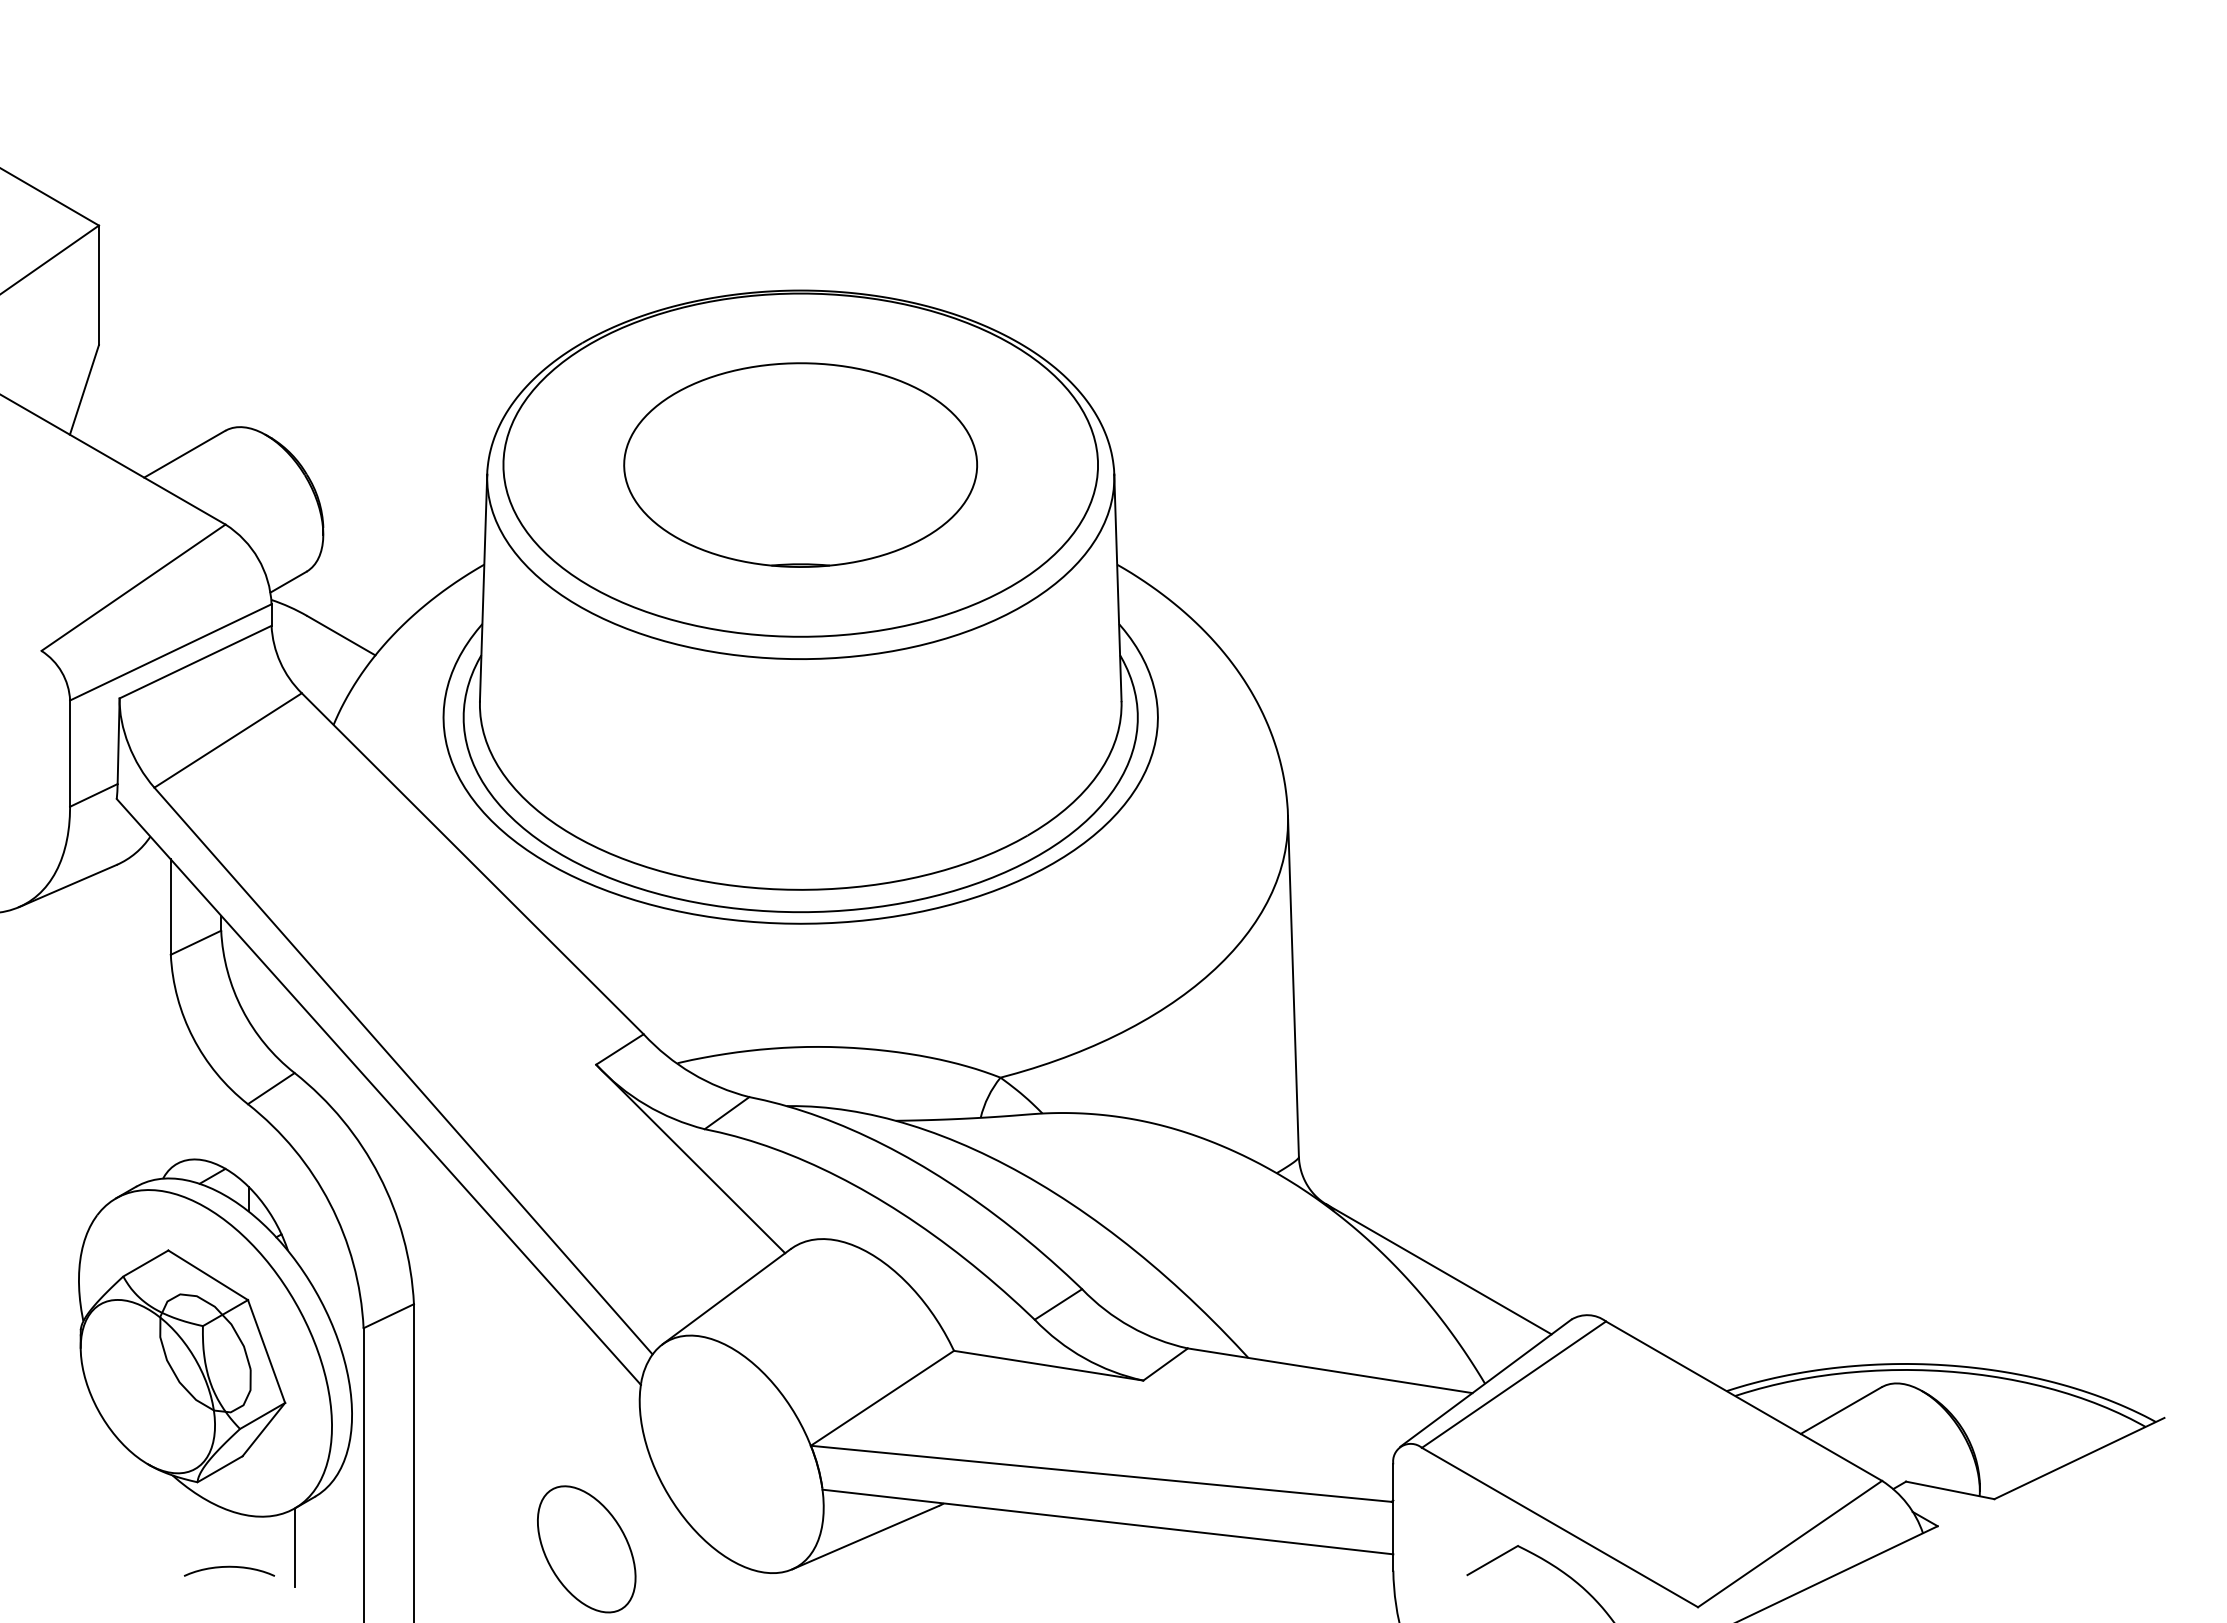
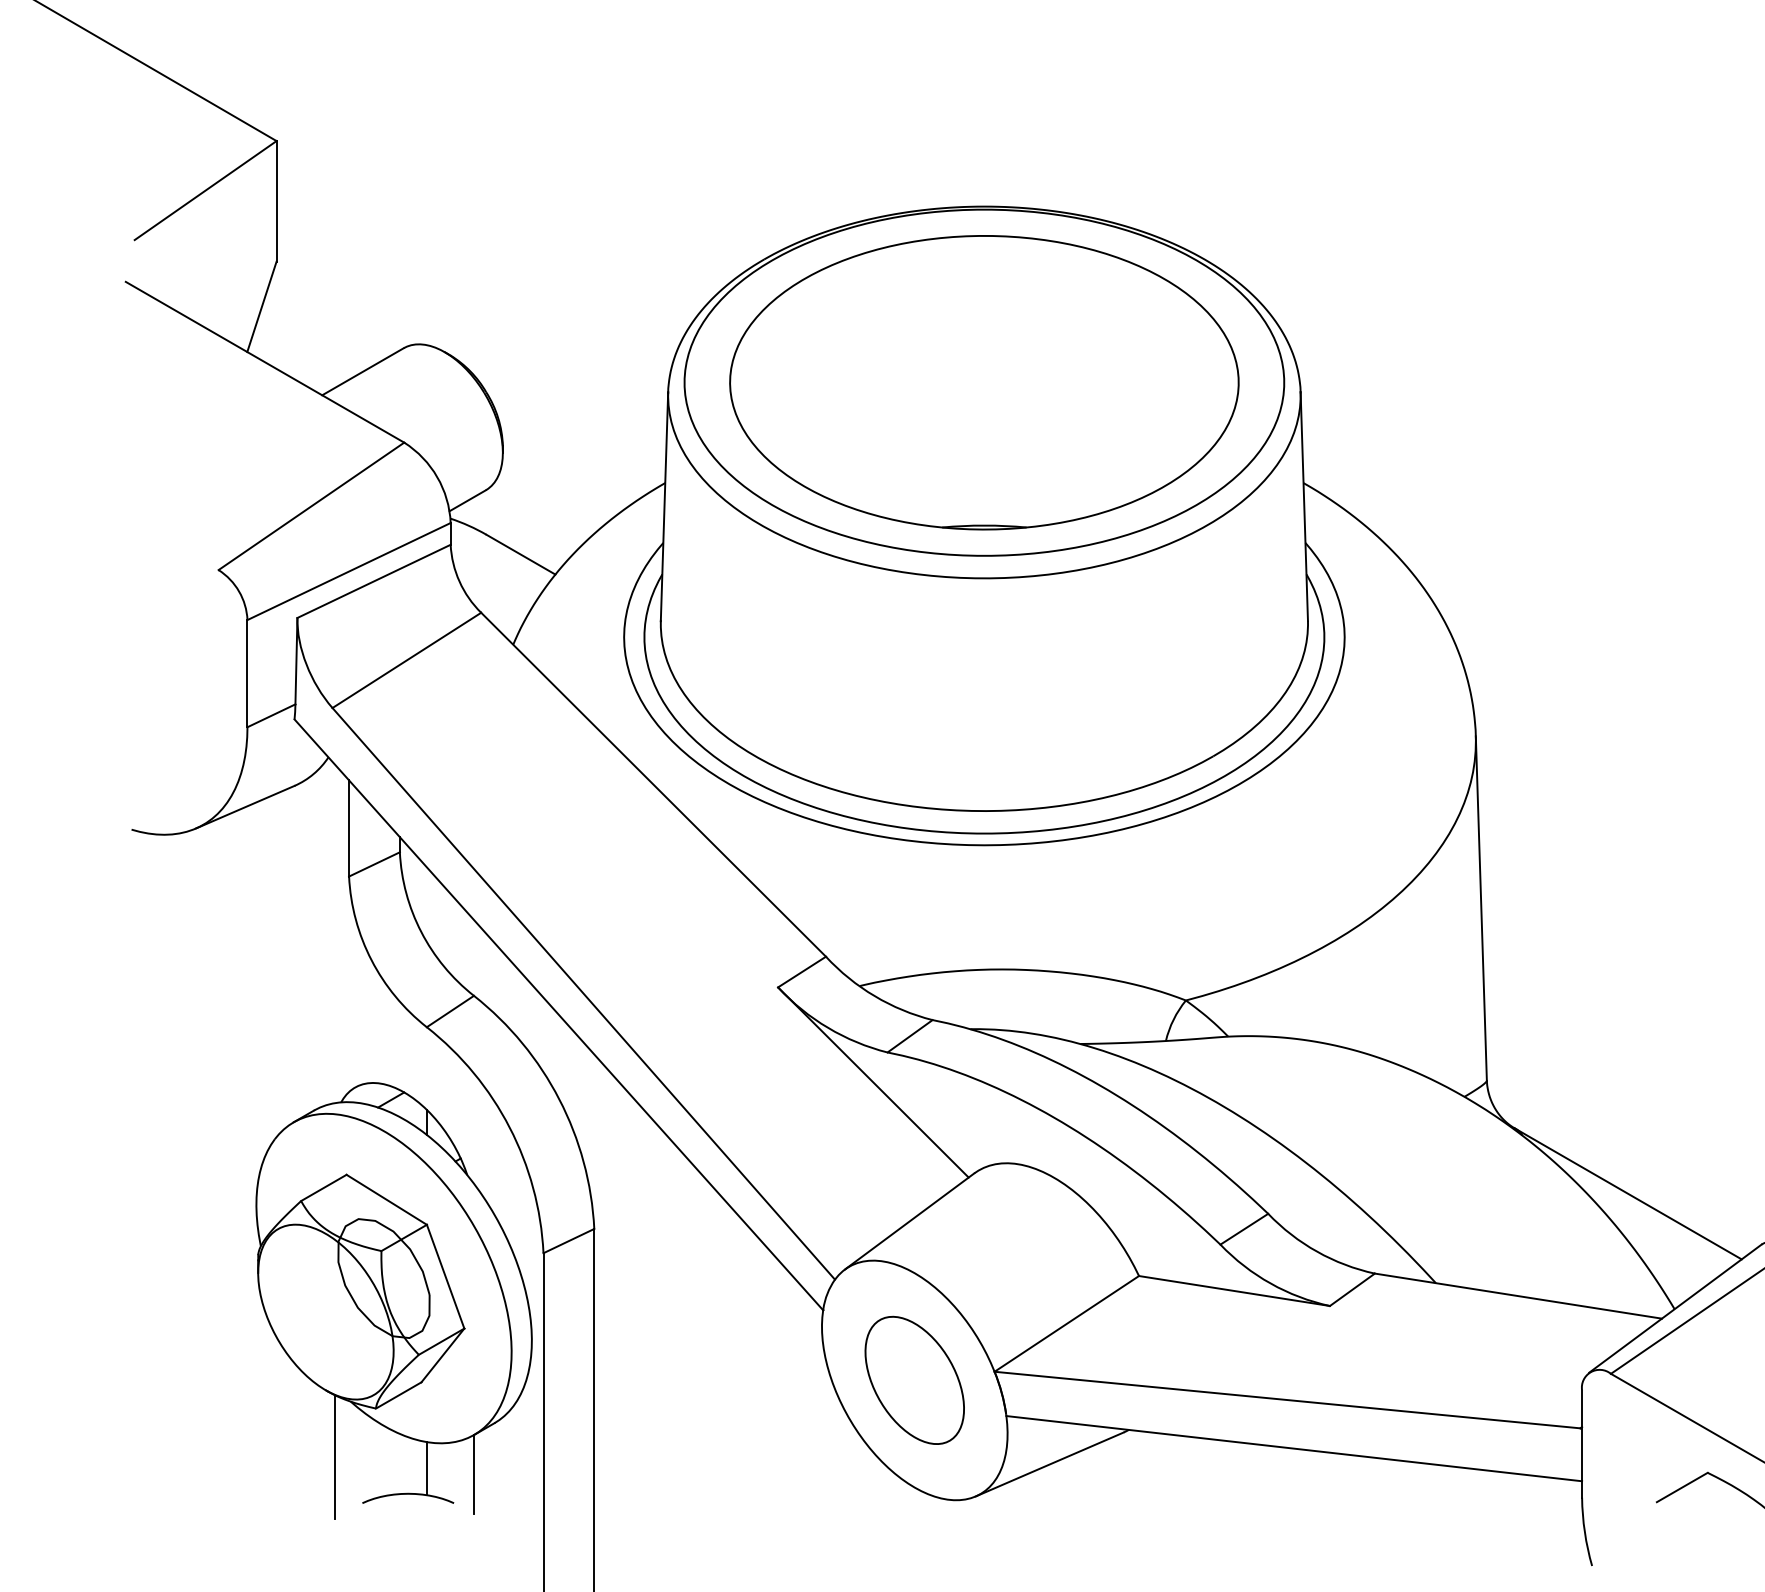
part: (800, 464) -> (984, 382), size x1.43
line: (156, 1529) -> (334, 1456), added
line: (248, 1541) -> (427, 1468), added
part: (586, 1549) -> (914, 1380), moved

